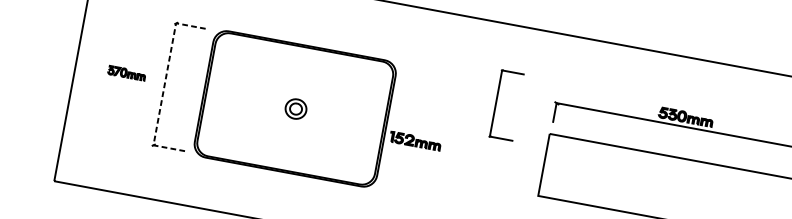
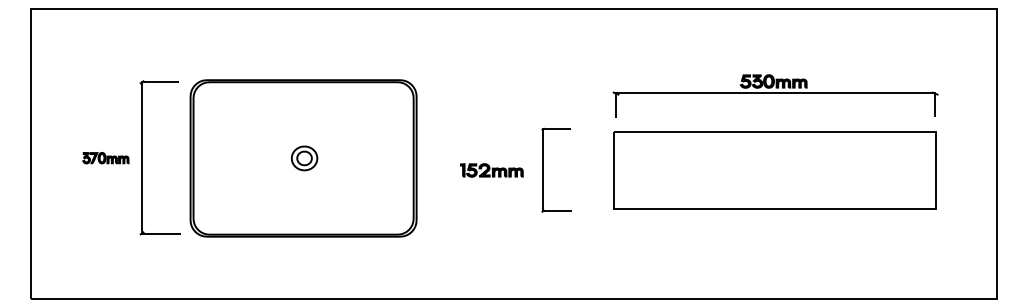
part: (126, 73) -> (105, 158), moved
line: (164, 84) -> (141, 158), dashed -> solid
part: (496, 102) -> (543, 169), moved
part: (415, 141) -> (491, 170), moved

